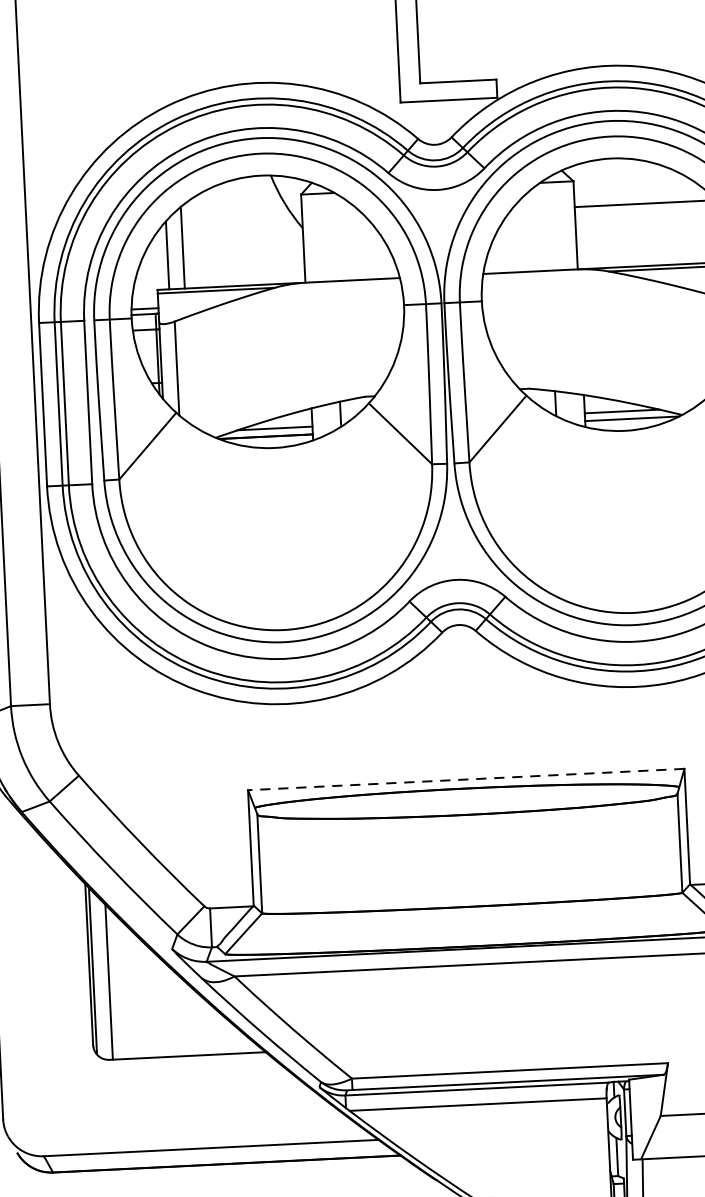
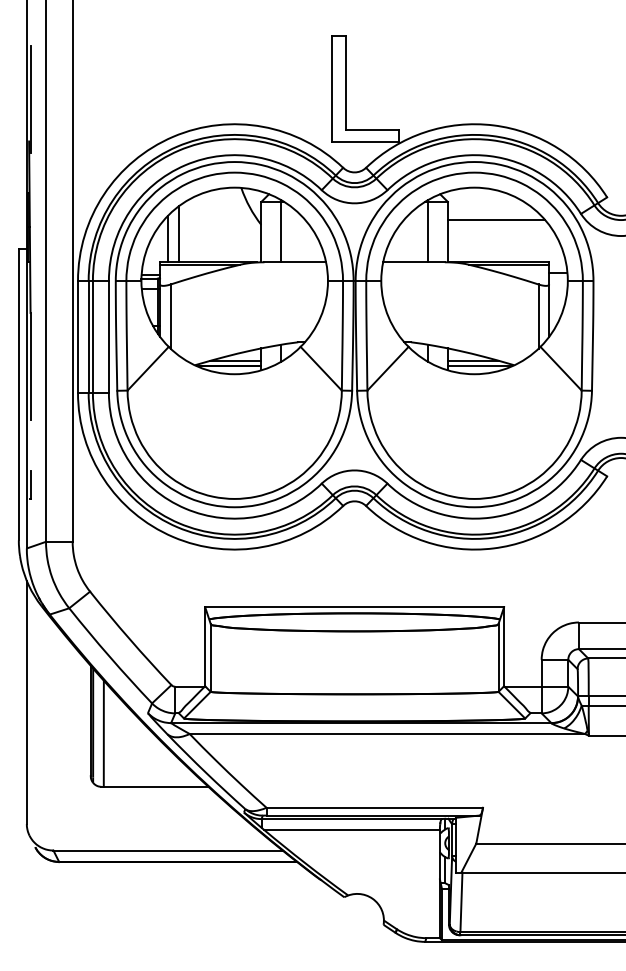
line: (547, 224) -> (428, 230), added
line: (331, 234) -> (280, 230), added
line: (466, 779) -> (354, 607), dashed -> solid

